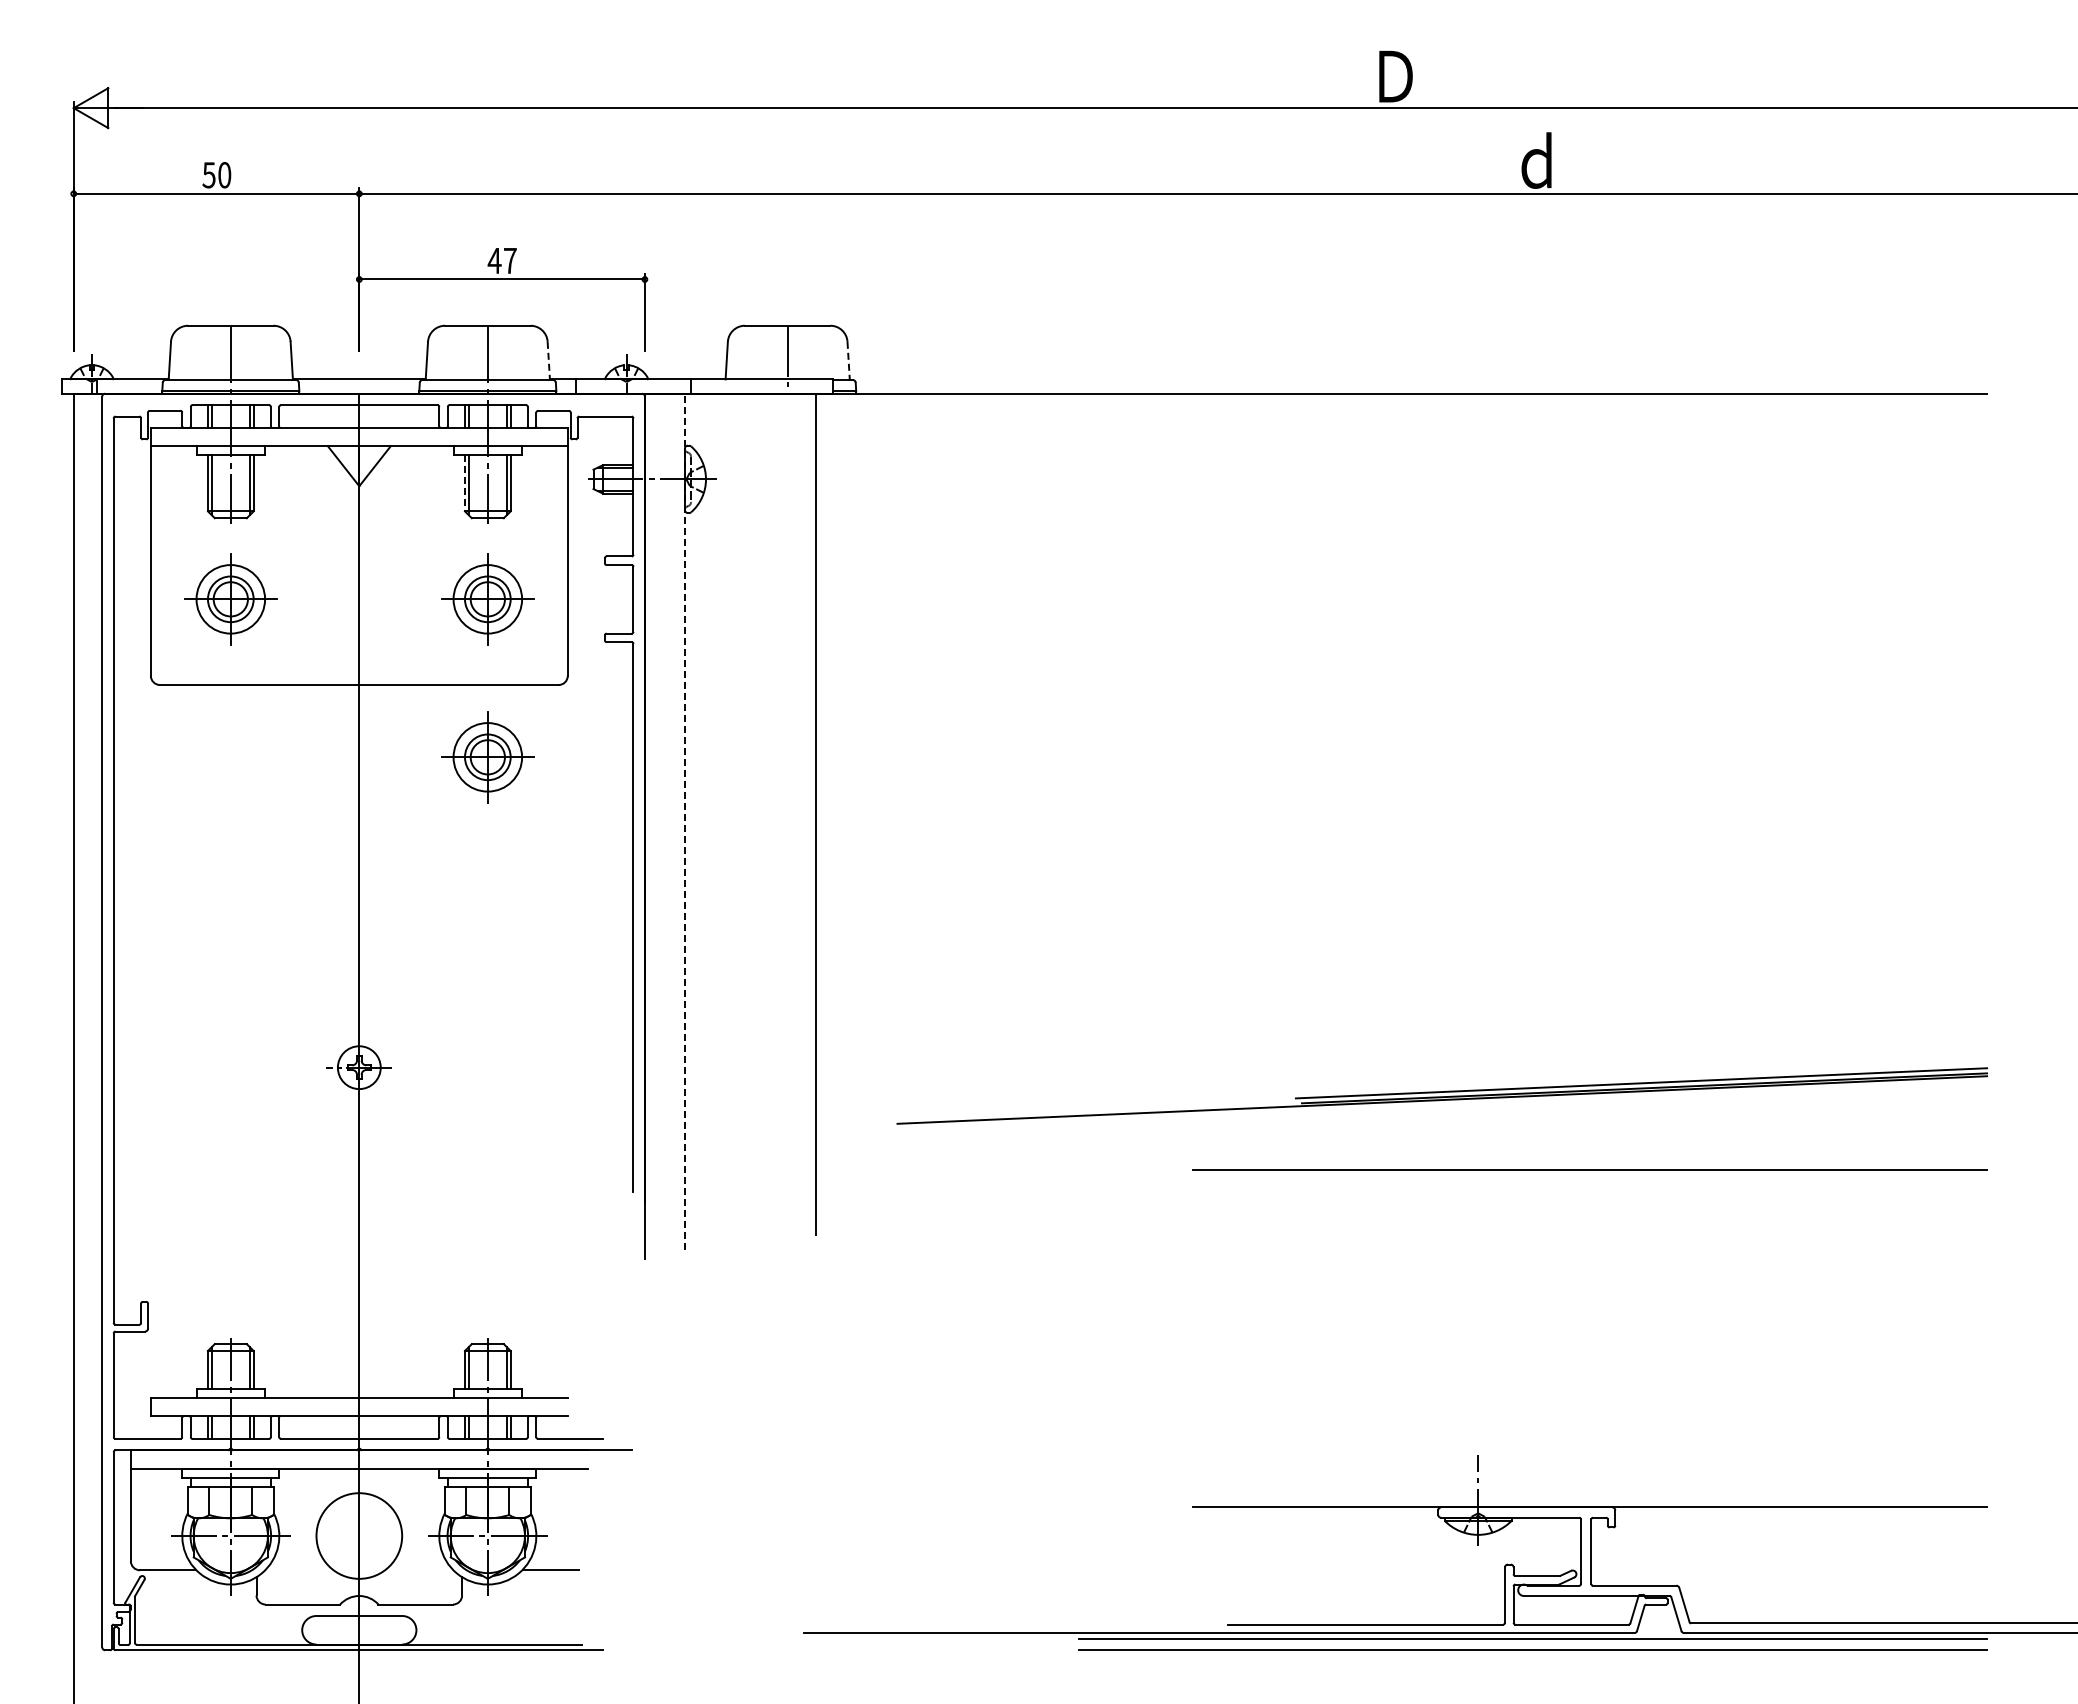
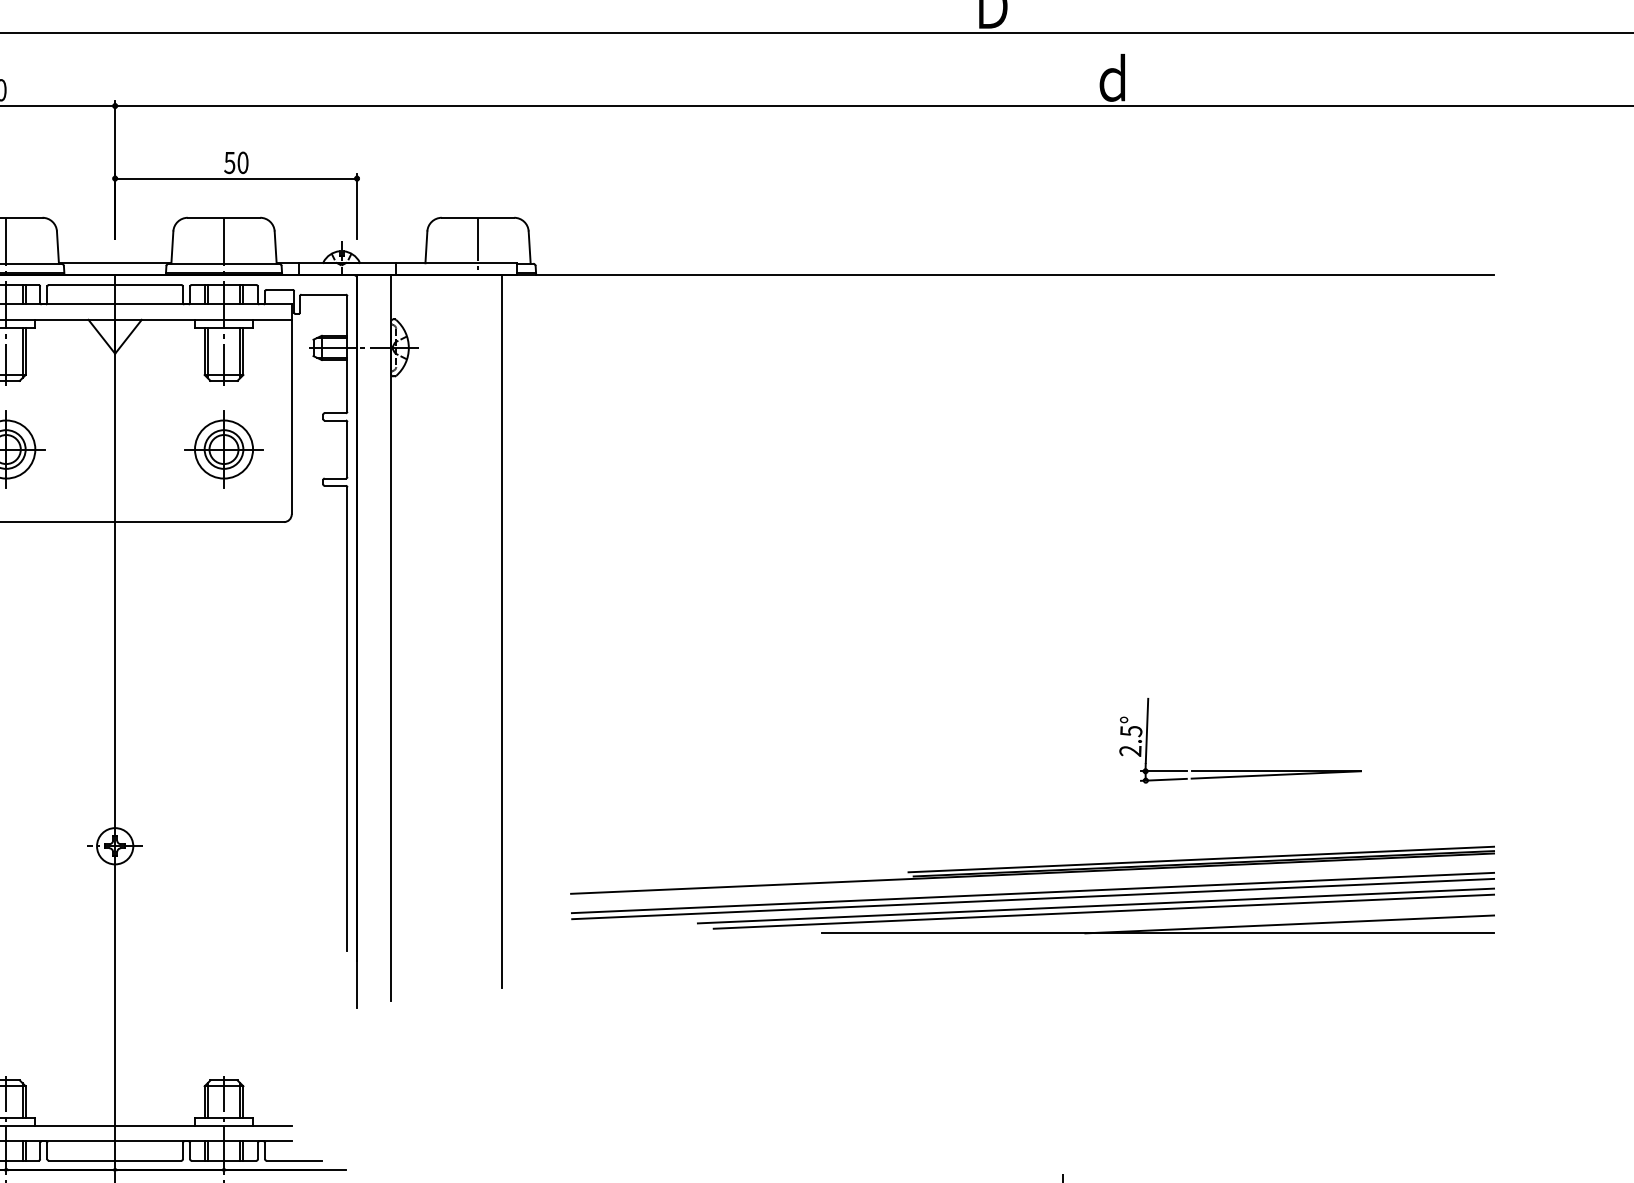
text: (501, 260) -> (235, 162), 47 -> 50
line: (548, 361) -> (275, 248), dashed -> solid
line: (848, 361) -> (529, 248), dashed -> solid
line: (464, 483) -> (204, 351), dashed -> solid
part: (487, 757) -> (223, 583), removed
line: (684, 821) -> (390, 637), dashed -> solid
part: (1687, 978) -> (1240, 770), added
line: (1442, 1122) -> (1032, 892), added
line: (1442, 1129) -> (1032, 898), added
line: (1517, 1137) -> (1096, 905), added
line: (1526, 1144) -> (1103, 911), added
line: (1745, 1159) -> (1289, 924), added

